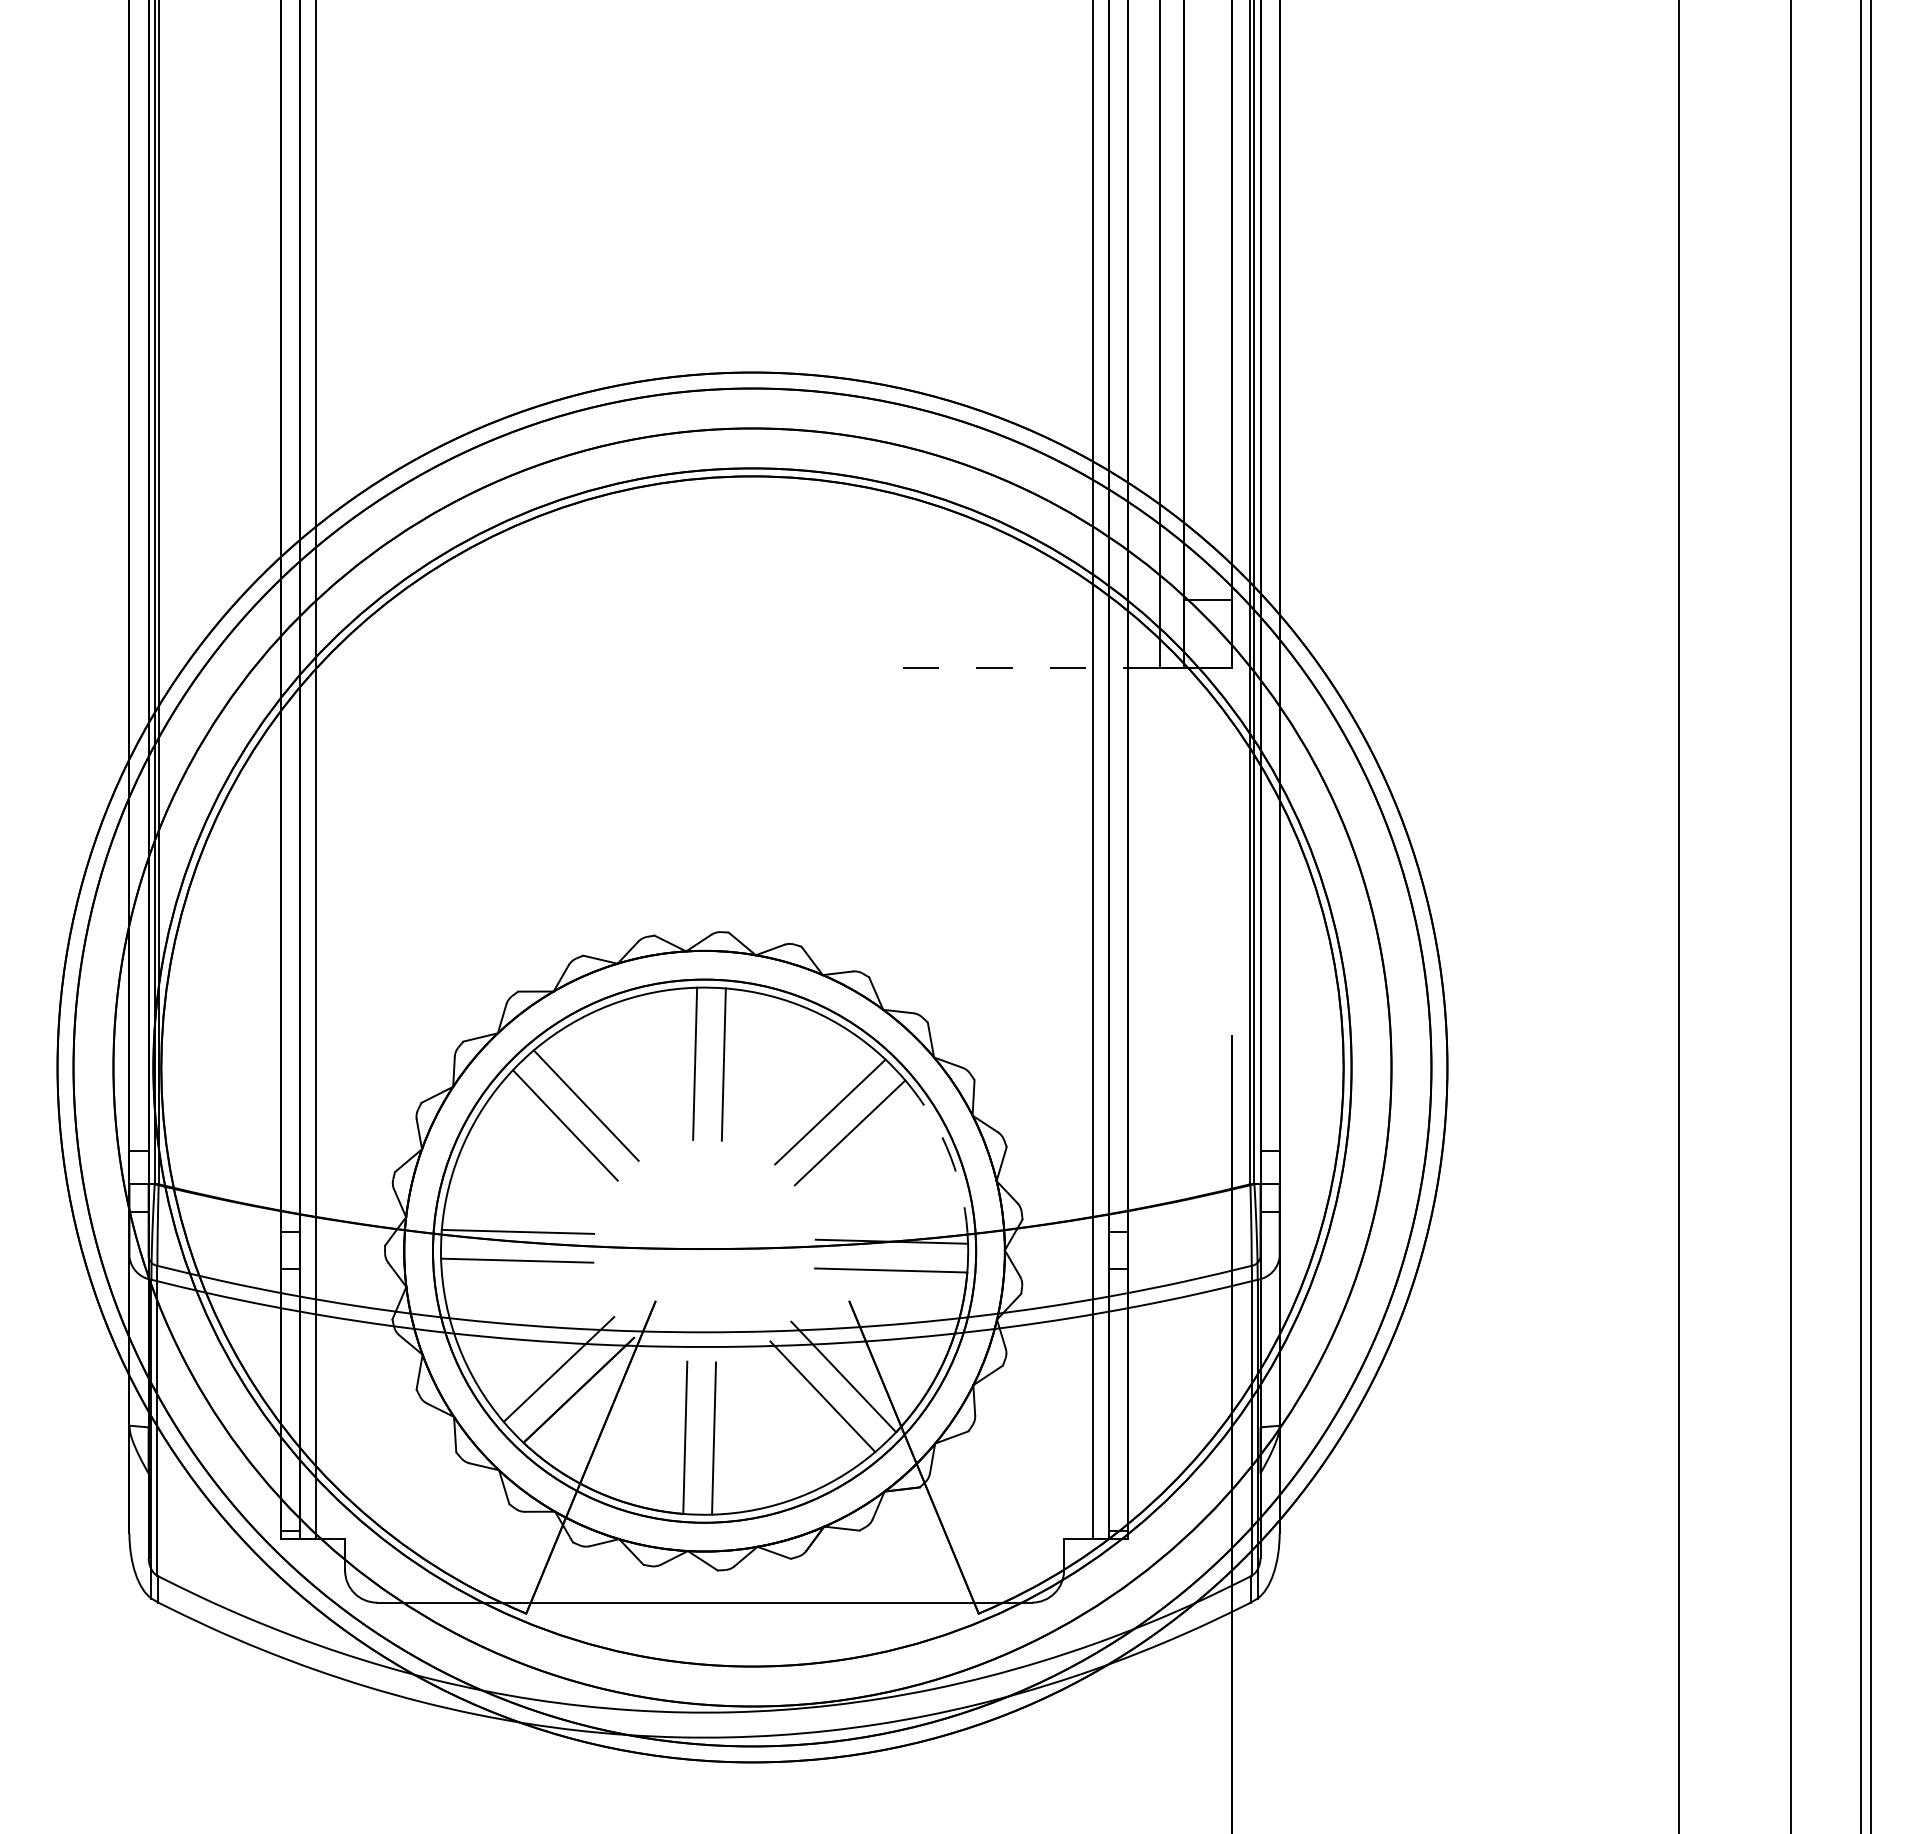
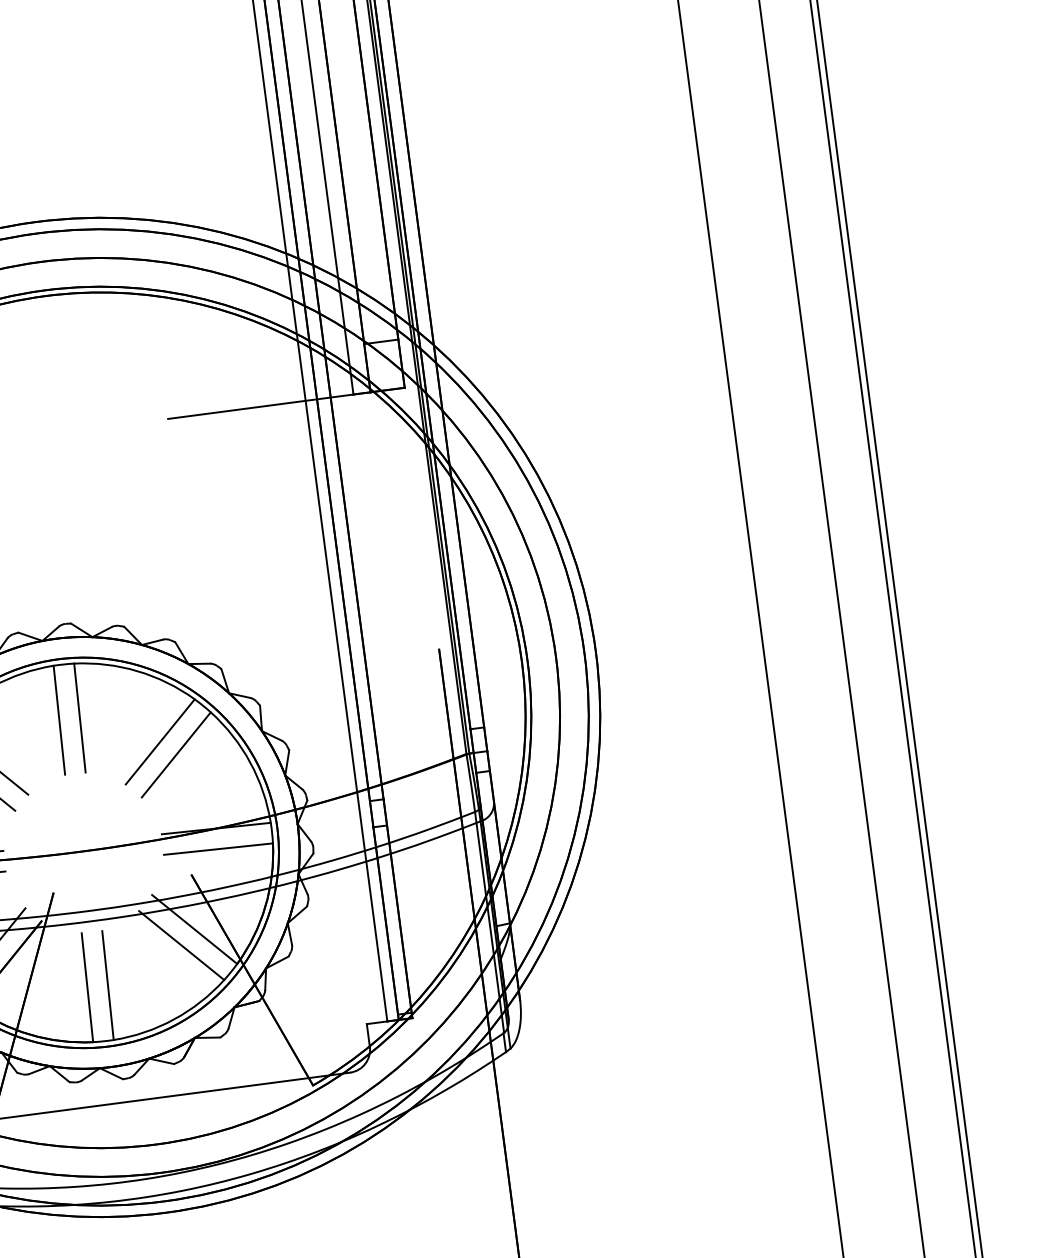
line: (1029, 668) -> (260, 407), dashed -> solid
arc: (950, 1156) -> (250, 762), dashed -> solid

